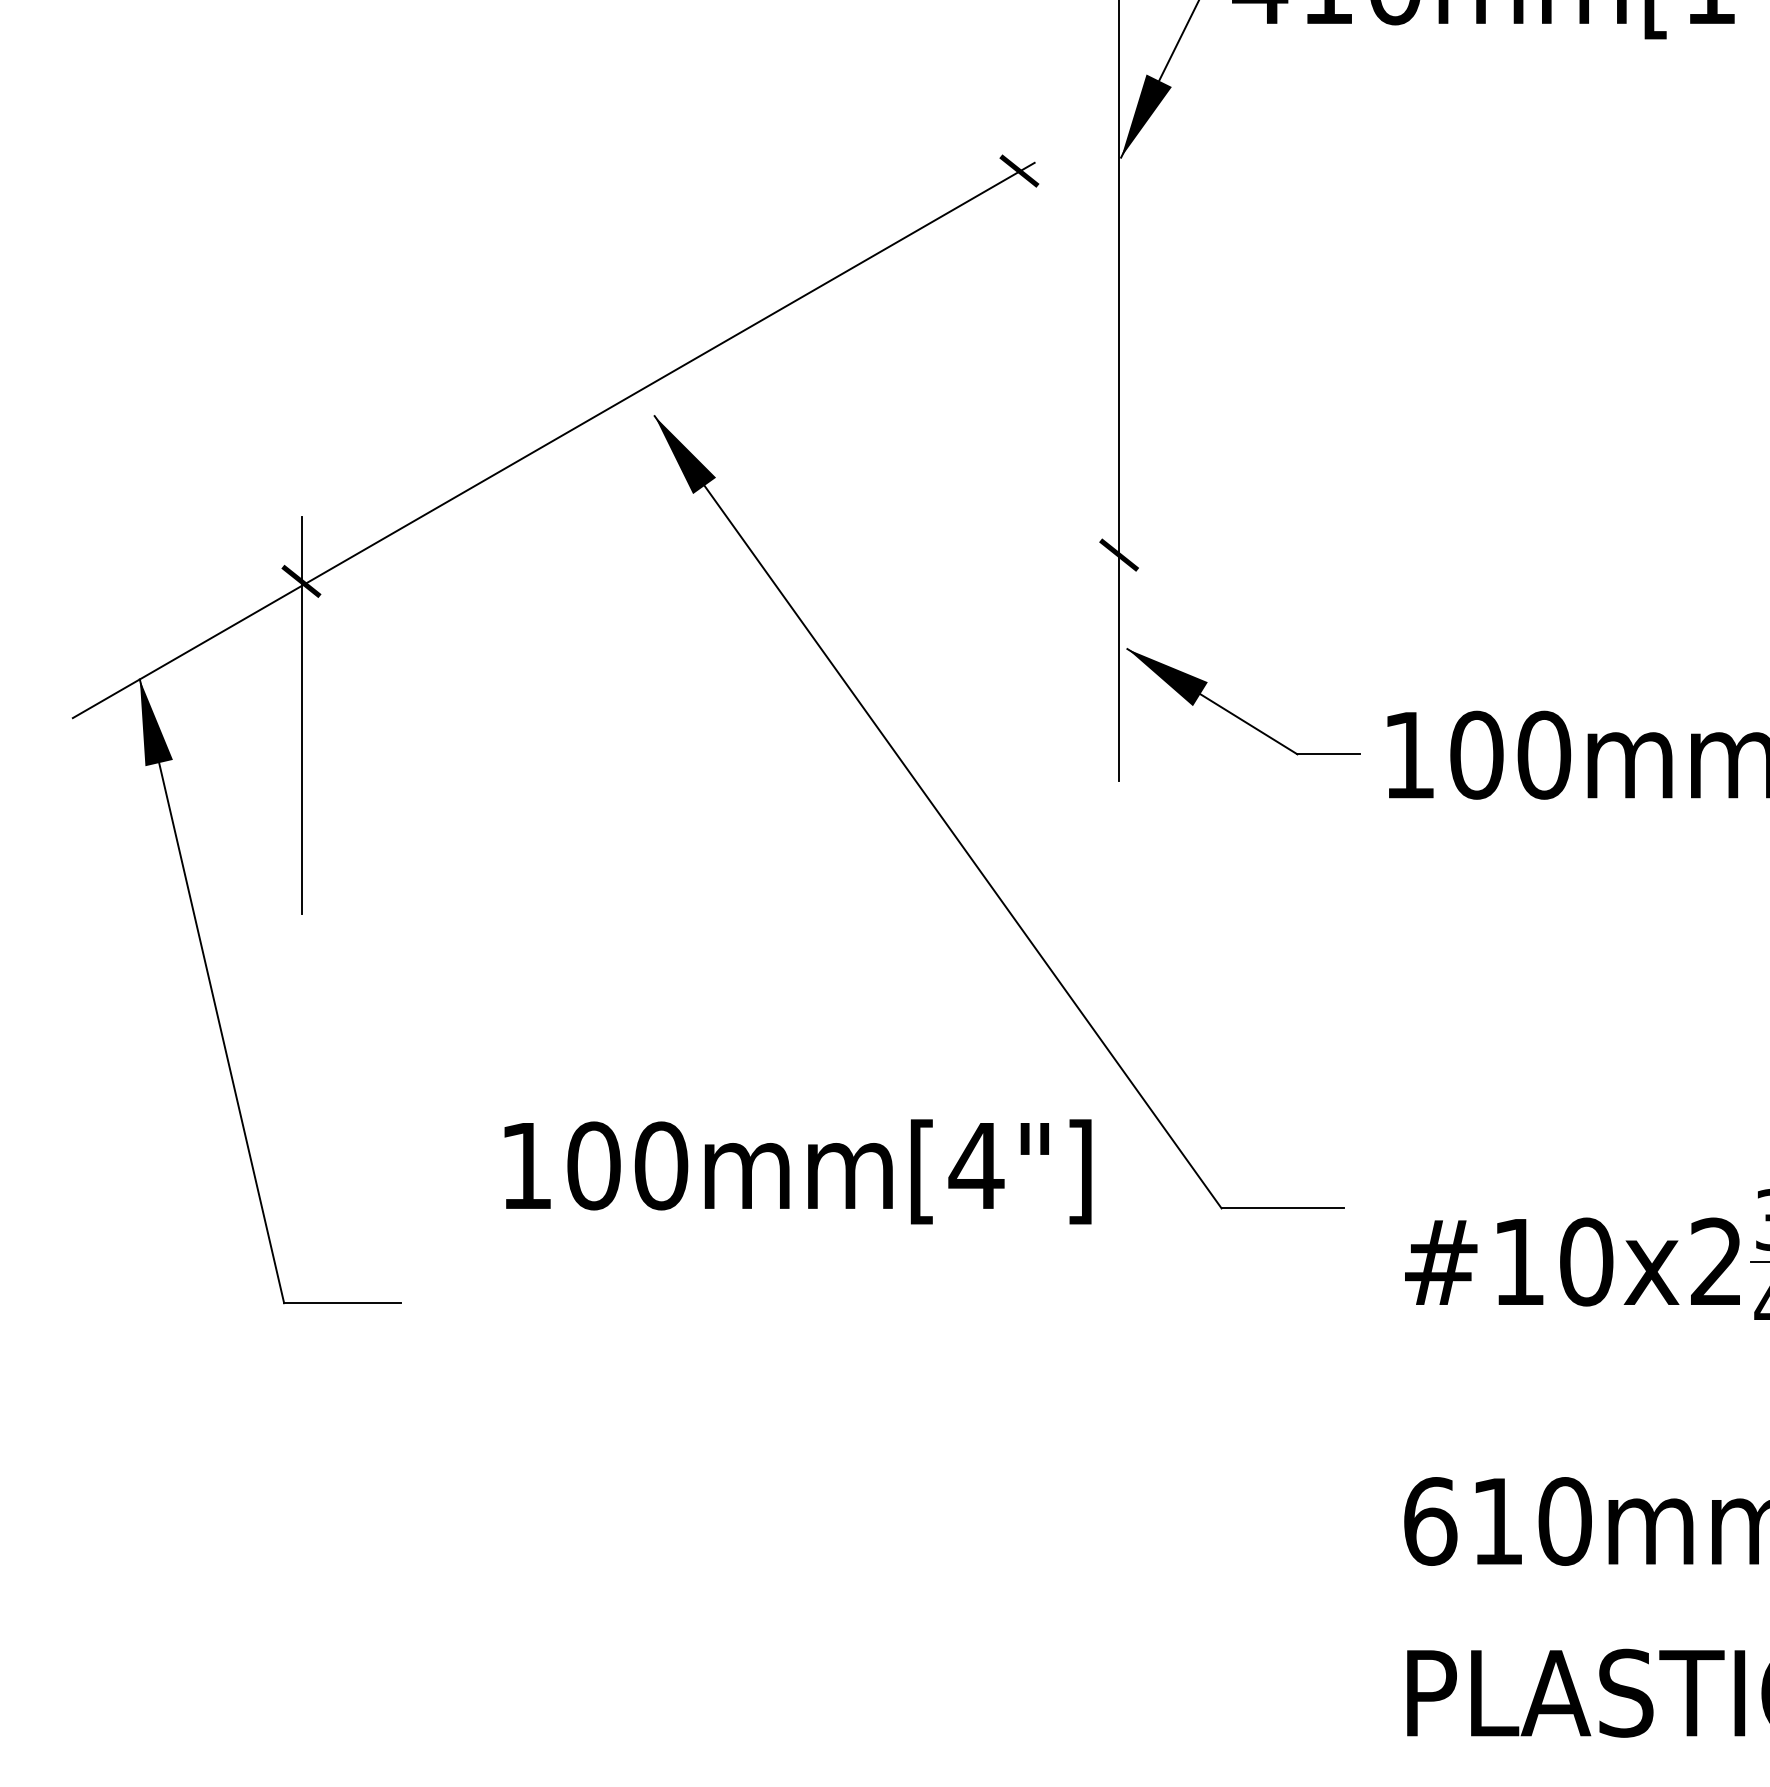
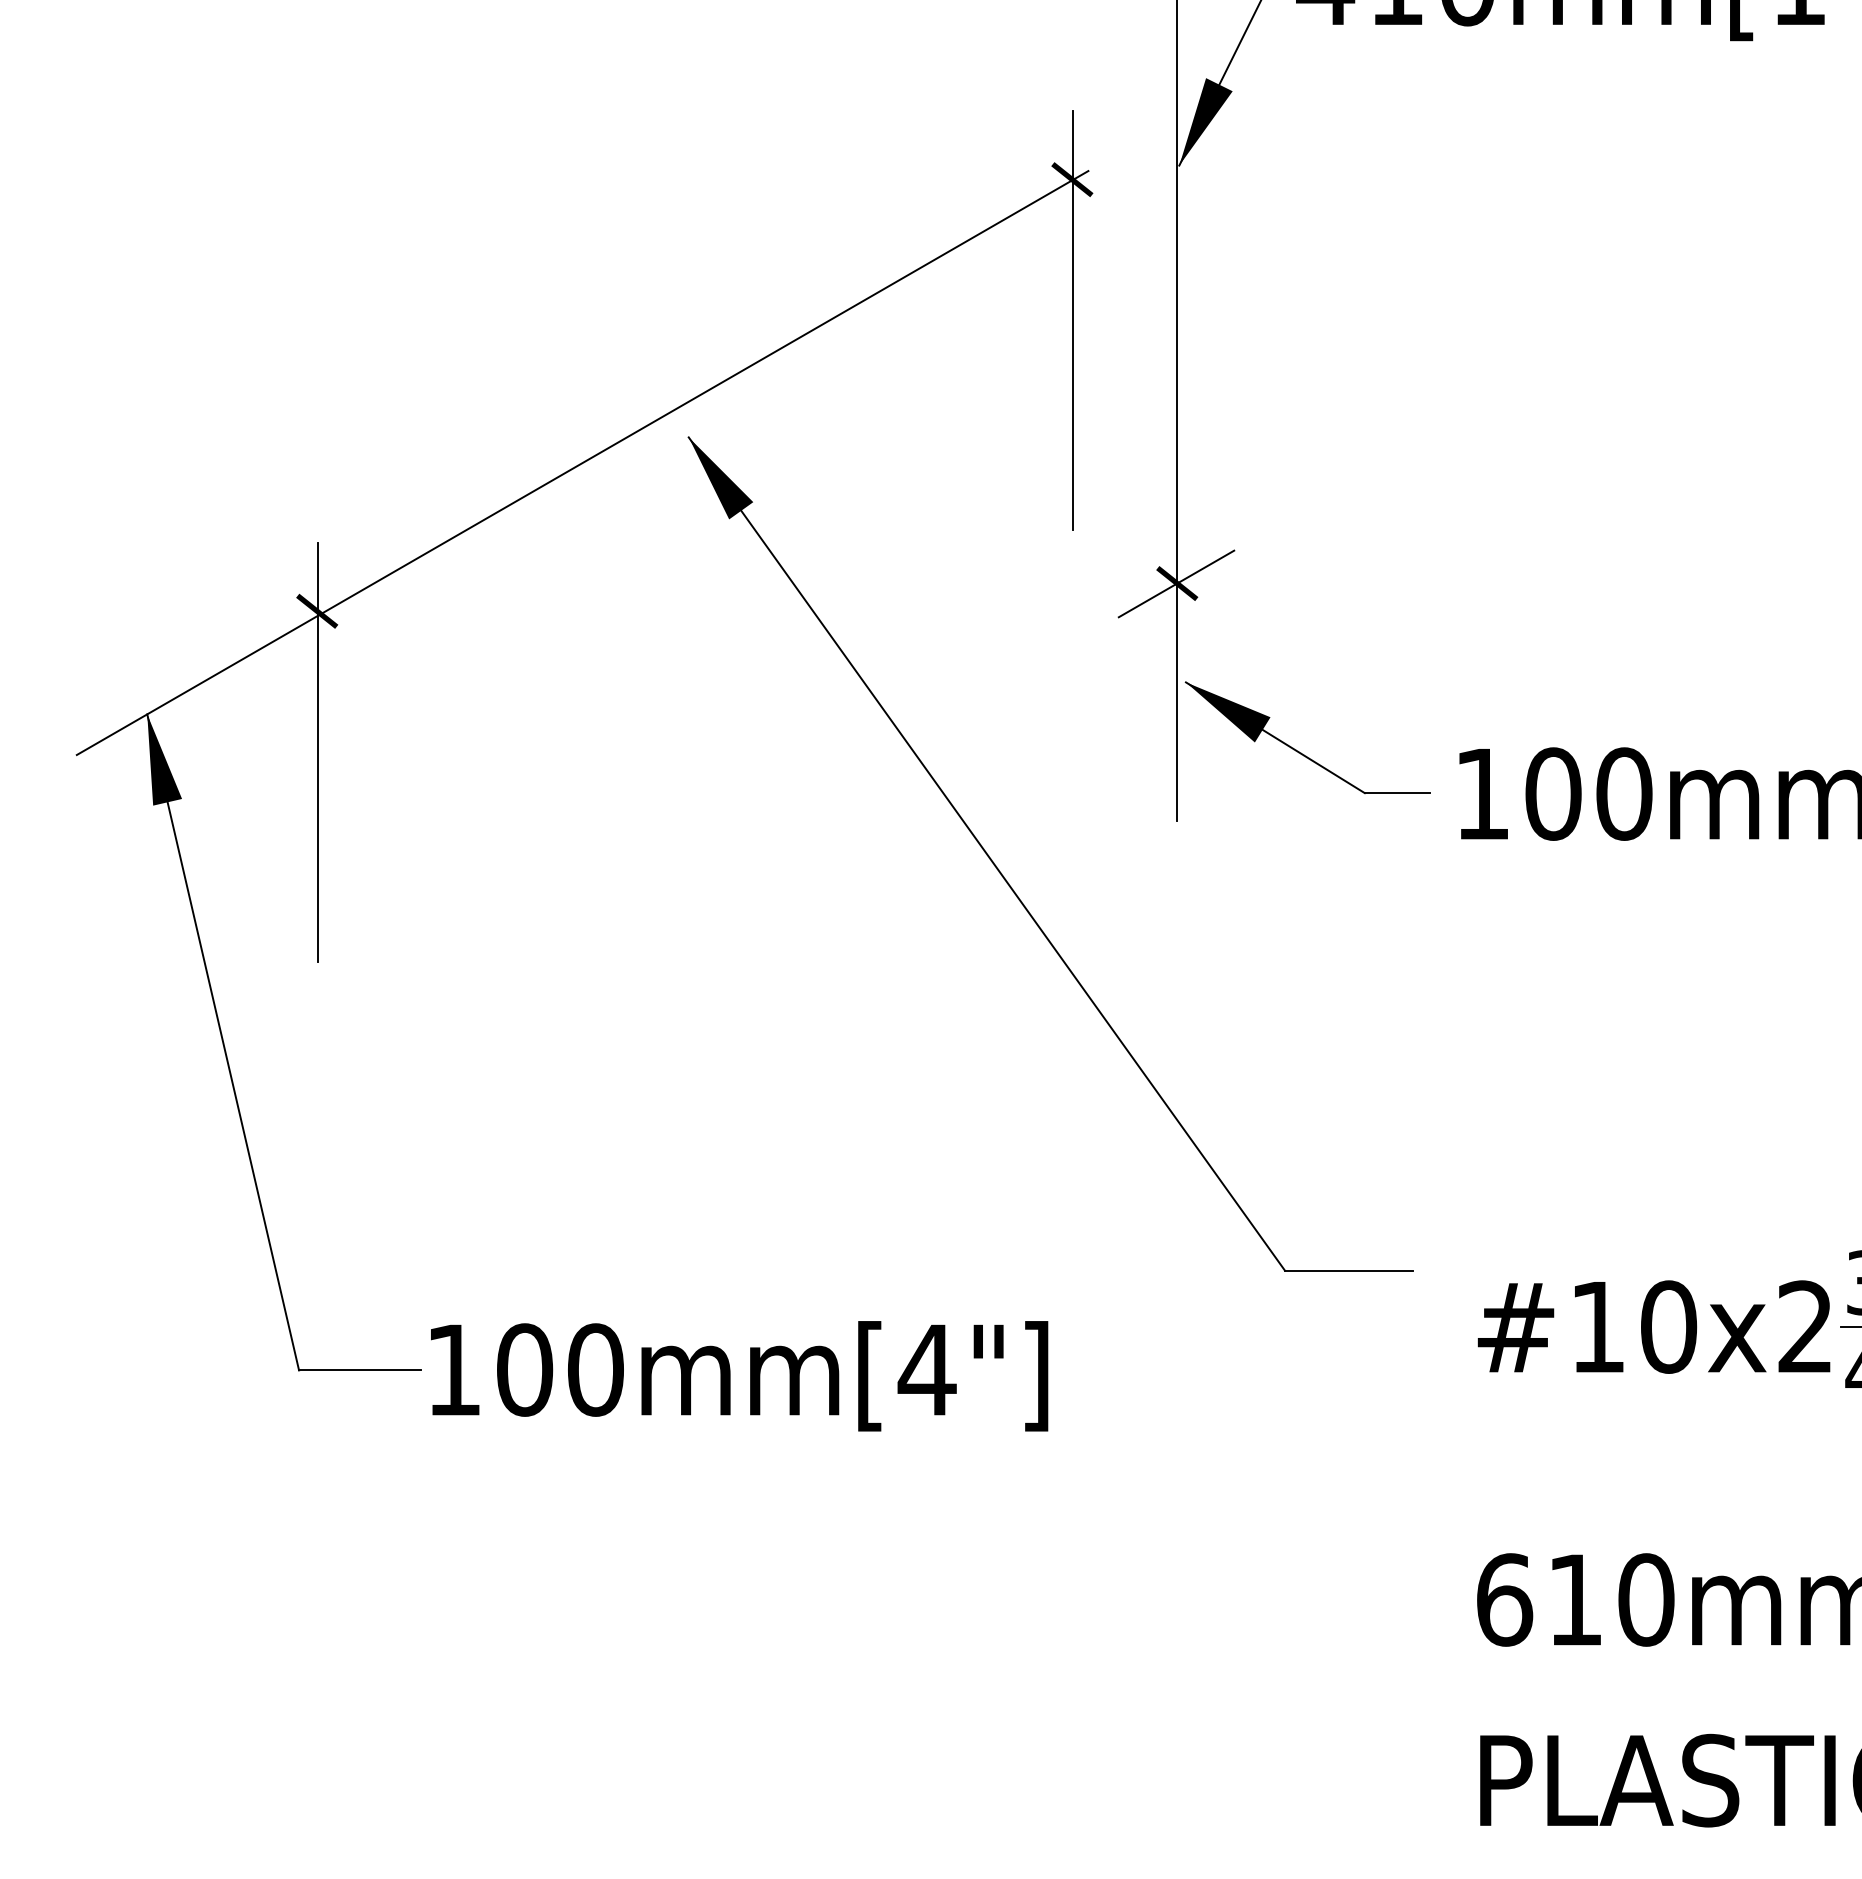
line: (1019, 304) -> (1072, 320), added
line: (1118, 555) -> (1176, 583), added
text: (798, 1172) -> (739, 1376), moved

